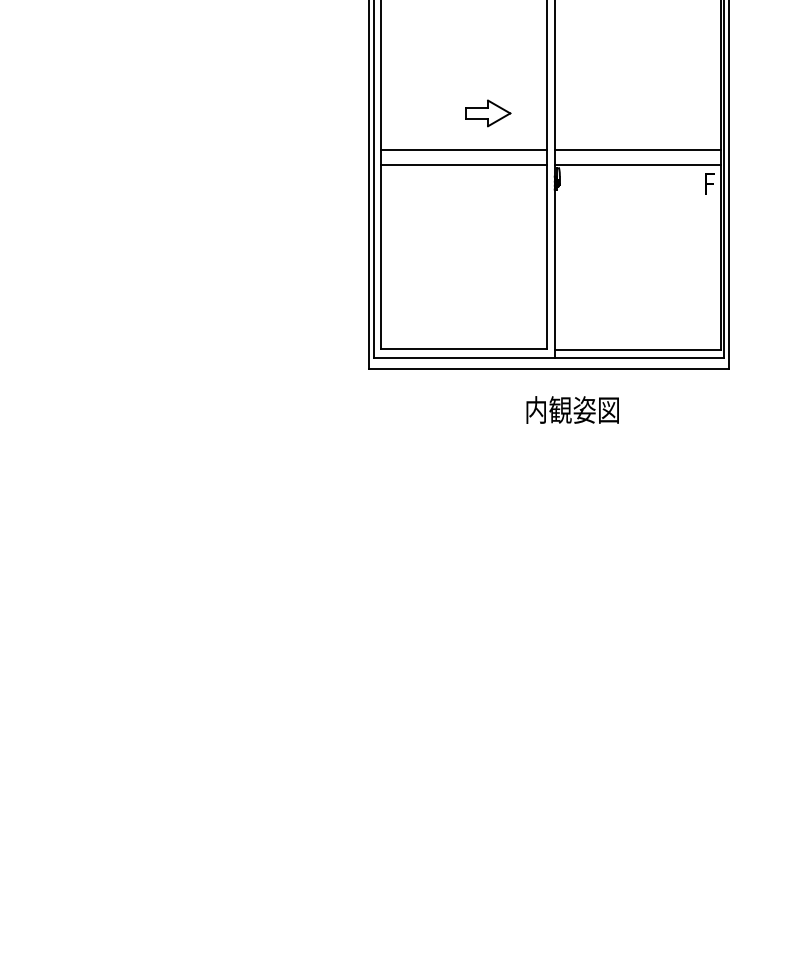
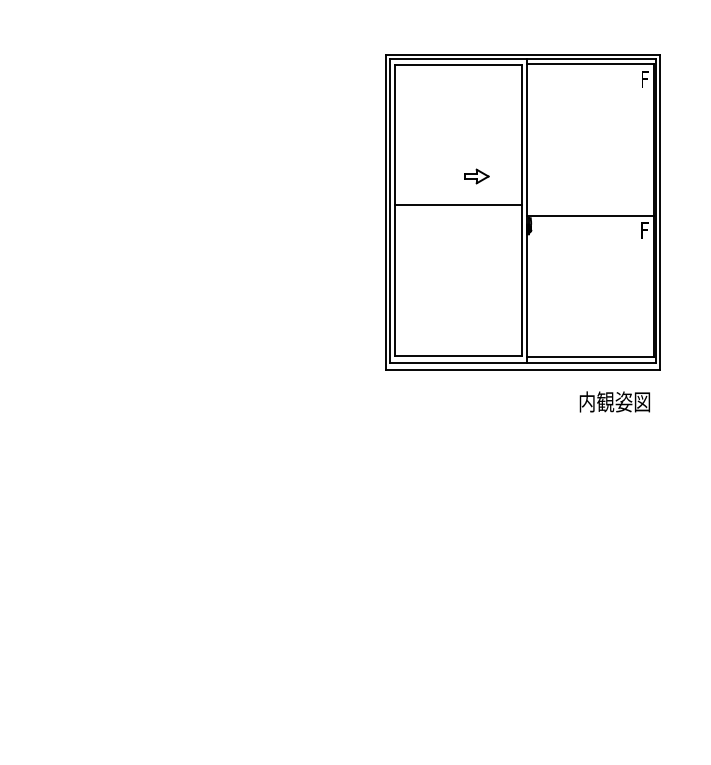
part: (487, 113) -> (476, 176), size x0.7
line: (637, 150) -> (590, 204), removed
line: (464, 164) -> (458, 215), removed
text: (572, 409) -> (614, 401), moved

